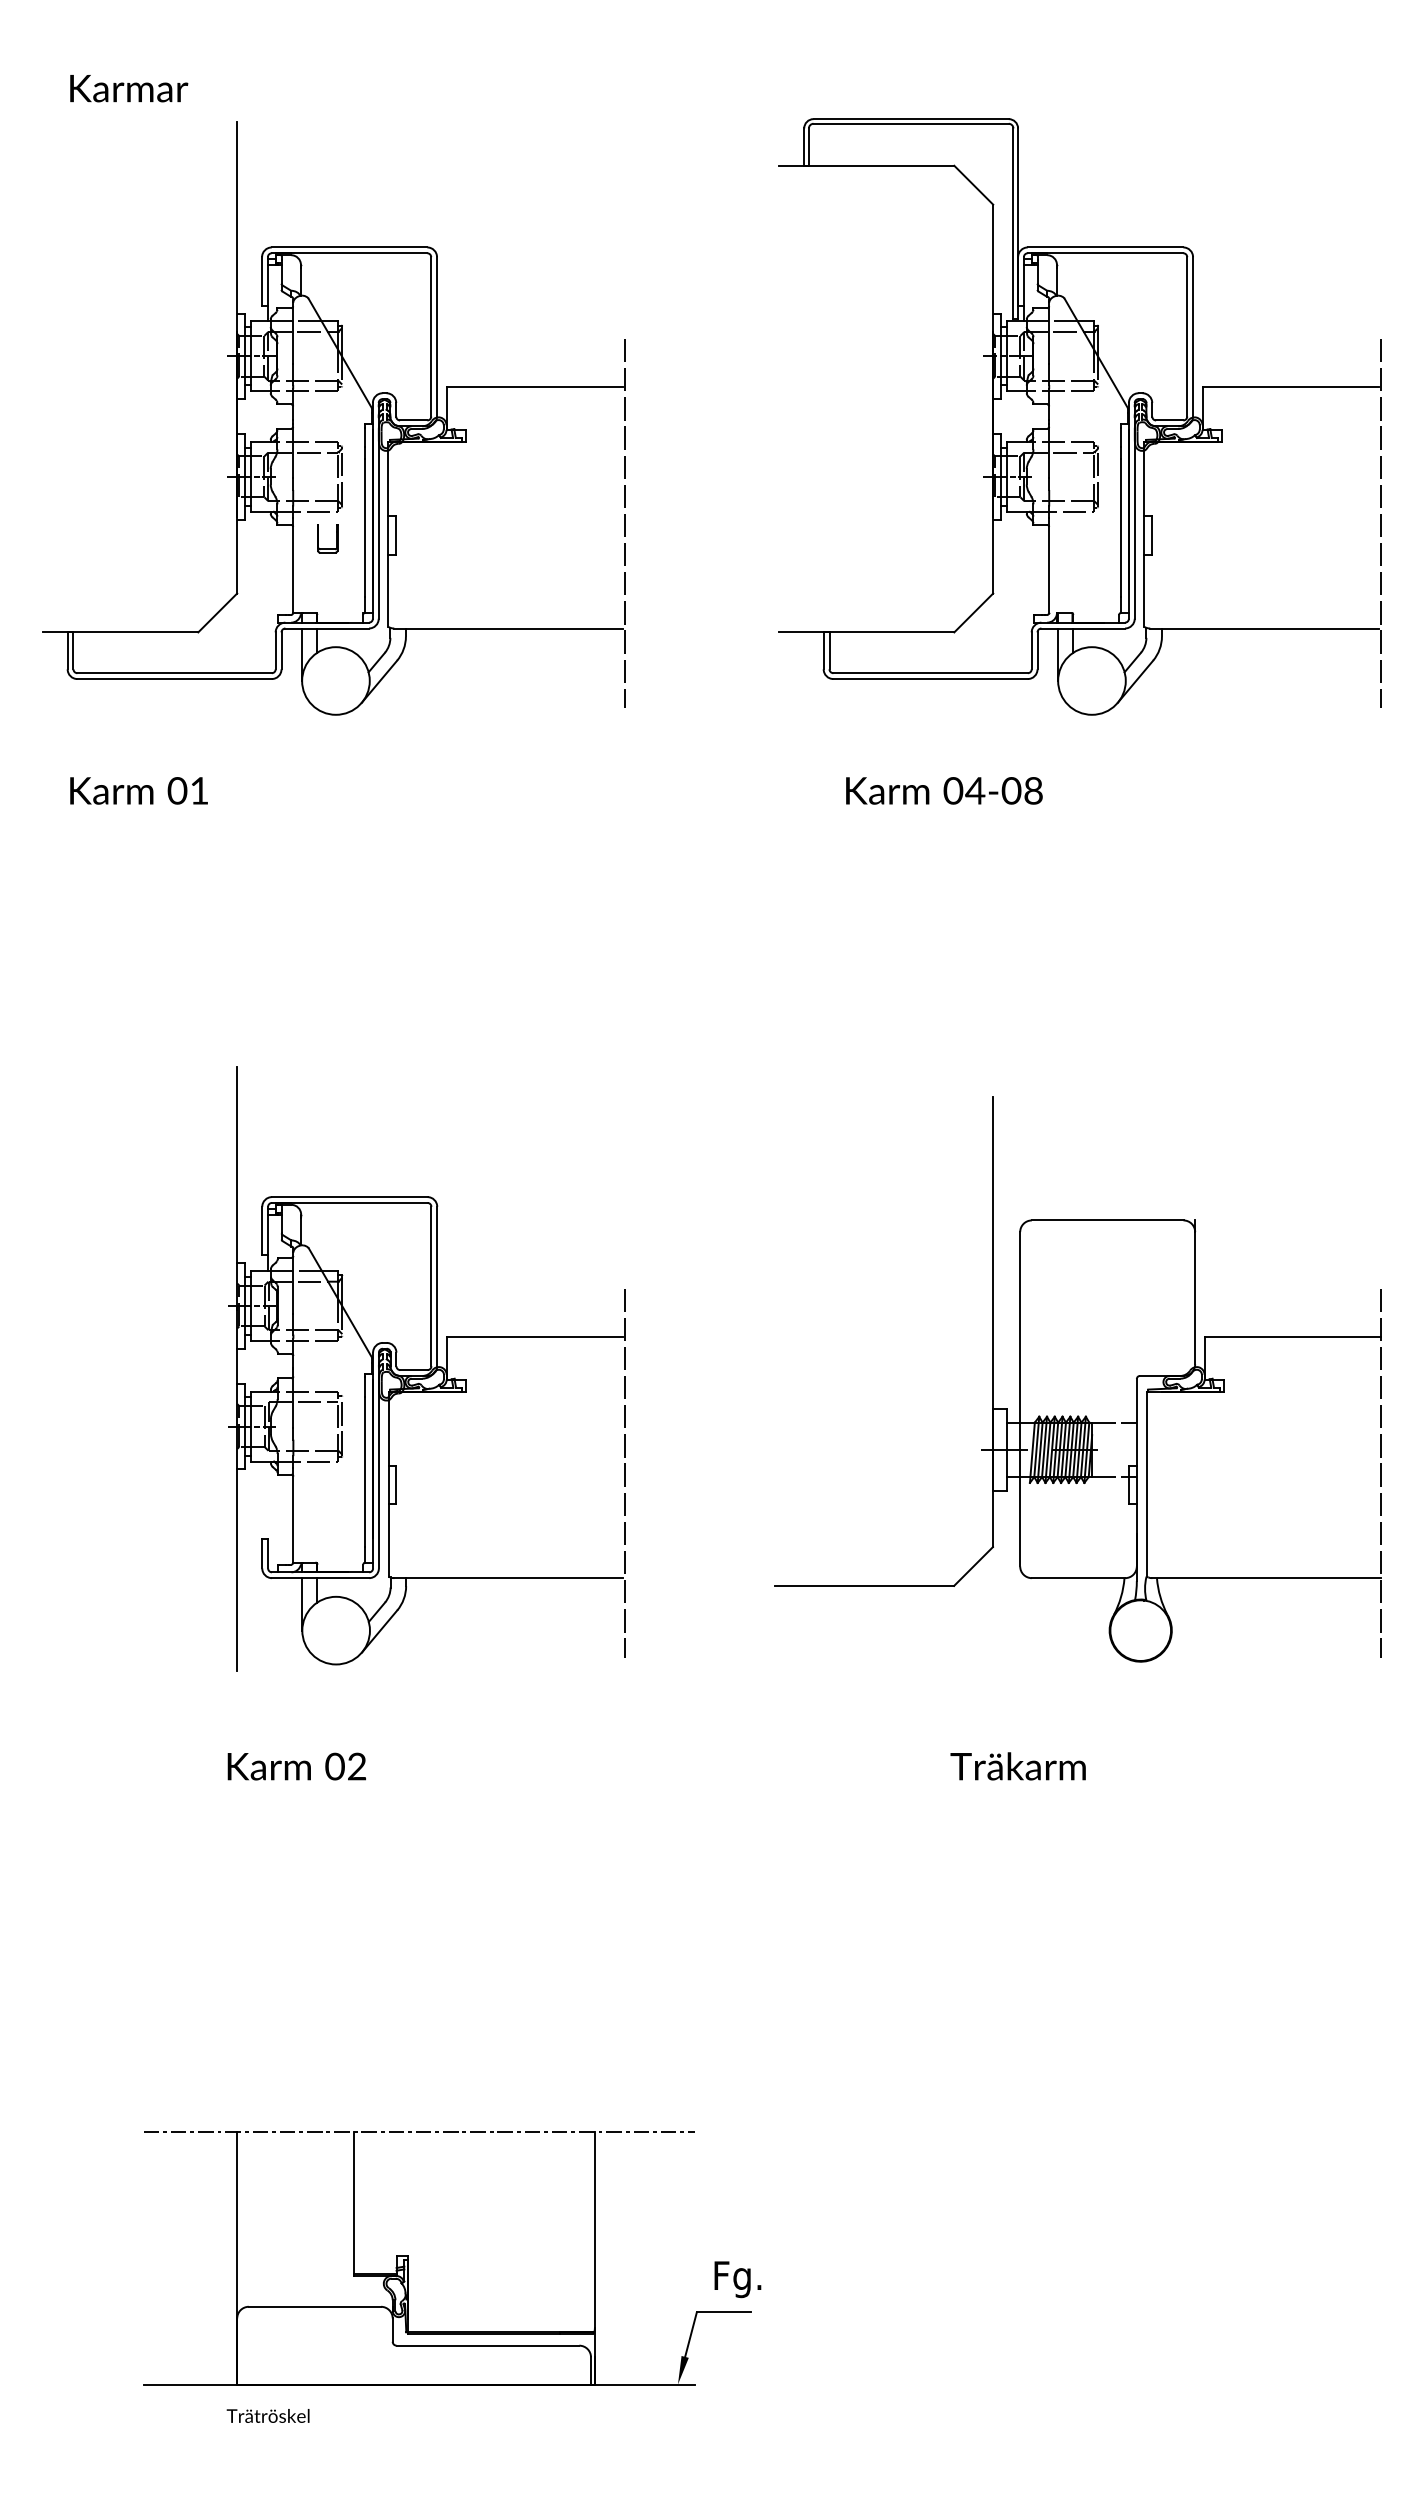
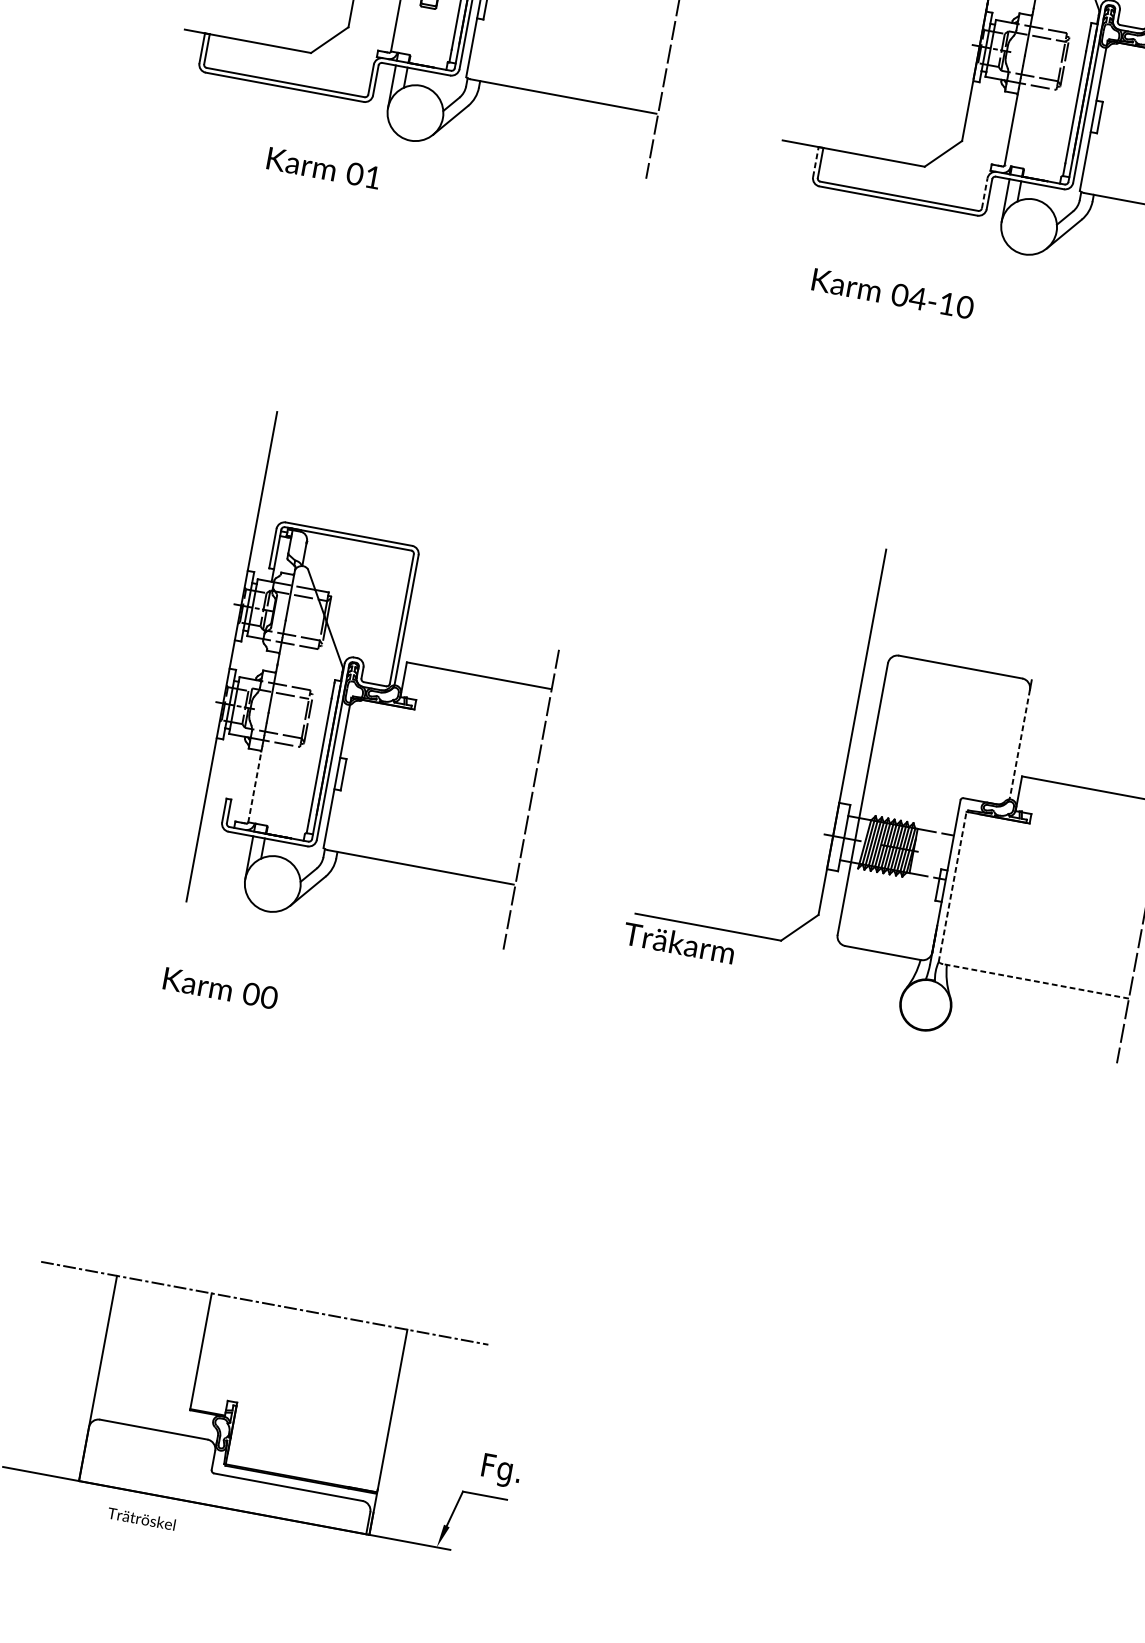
line: (823, 650) -> (815, 161), solid -> dashed
line: (1031, 650) -> (984, 193), solid -> dashed
text: (138, 790) -> (323, 167), moved
text: (1022, 790) -> (956, 305), 04-08 -> 04-10
line: (1195, 1298) -> (1020, 743), solid -> dashed
line: (1146, 1484) -> (952, 887), solid -> dashed
line: (293, 1515) -> (255, 784), solid -> dashed
line: (1266, 1578) -> (1035, 981), solid -> dashed
text: (356, 1766) -> (268, 997), 02 -> 00
text: (1017, 1766) -> (678, 943), moved
text: (267, 2415) -> (141, 1518), moved

